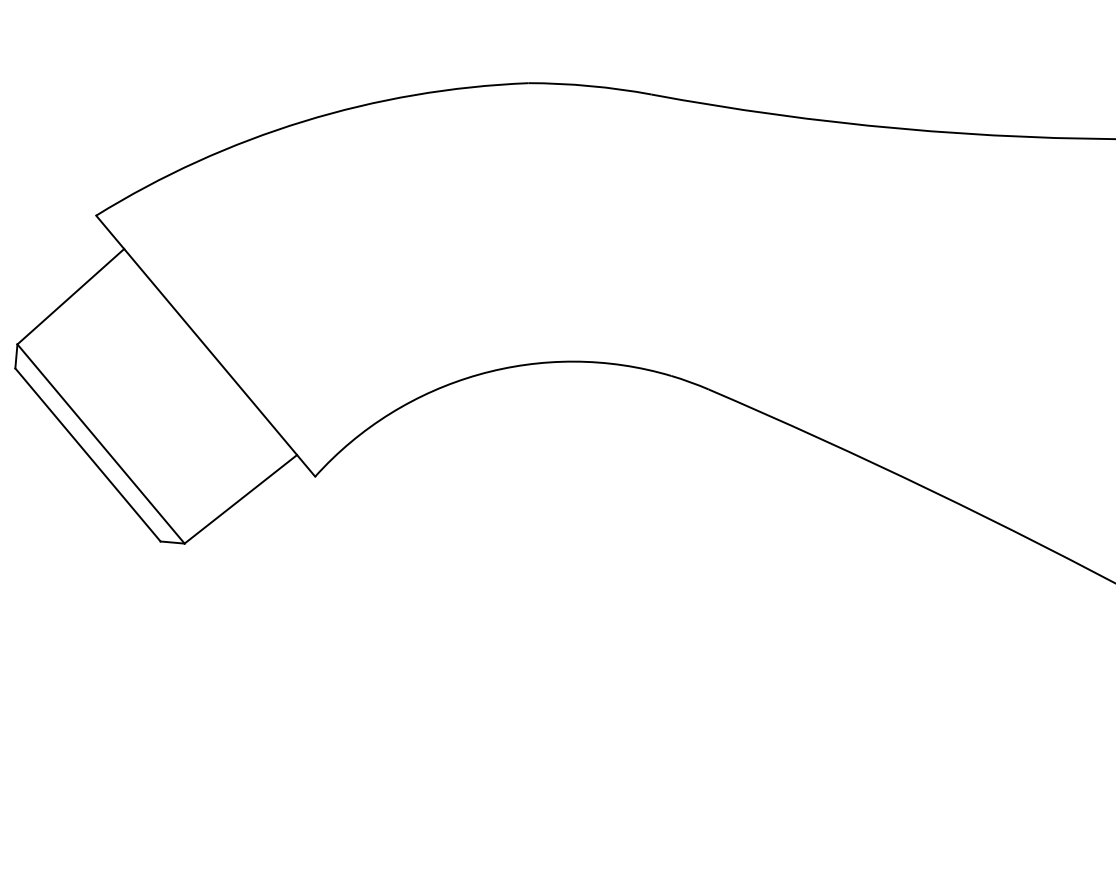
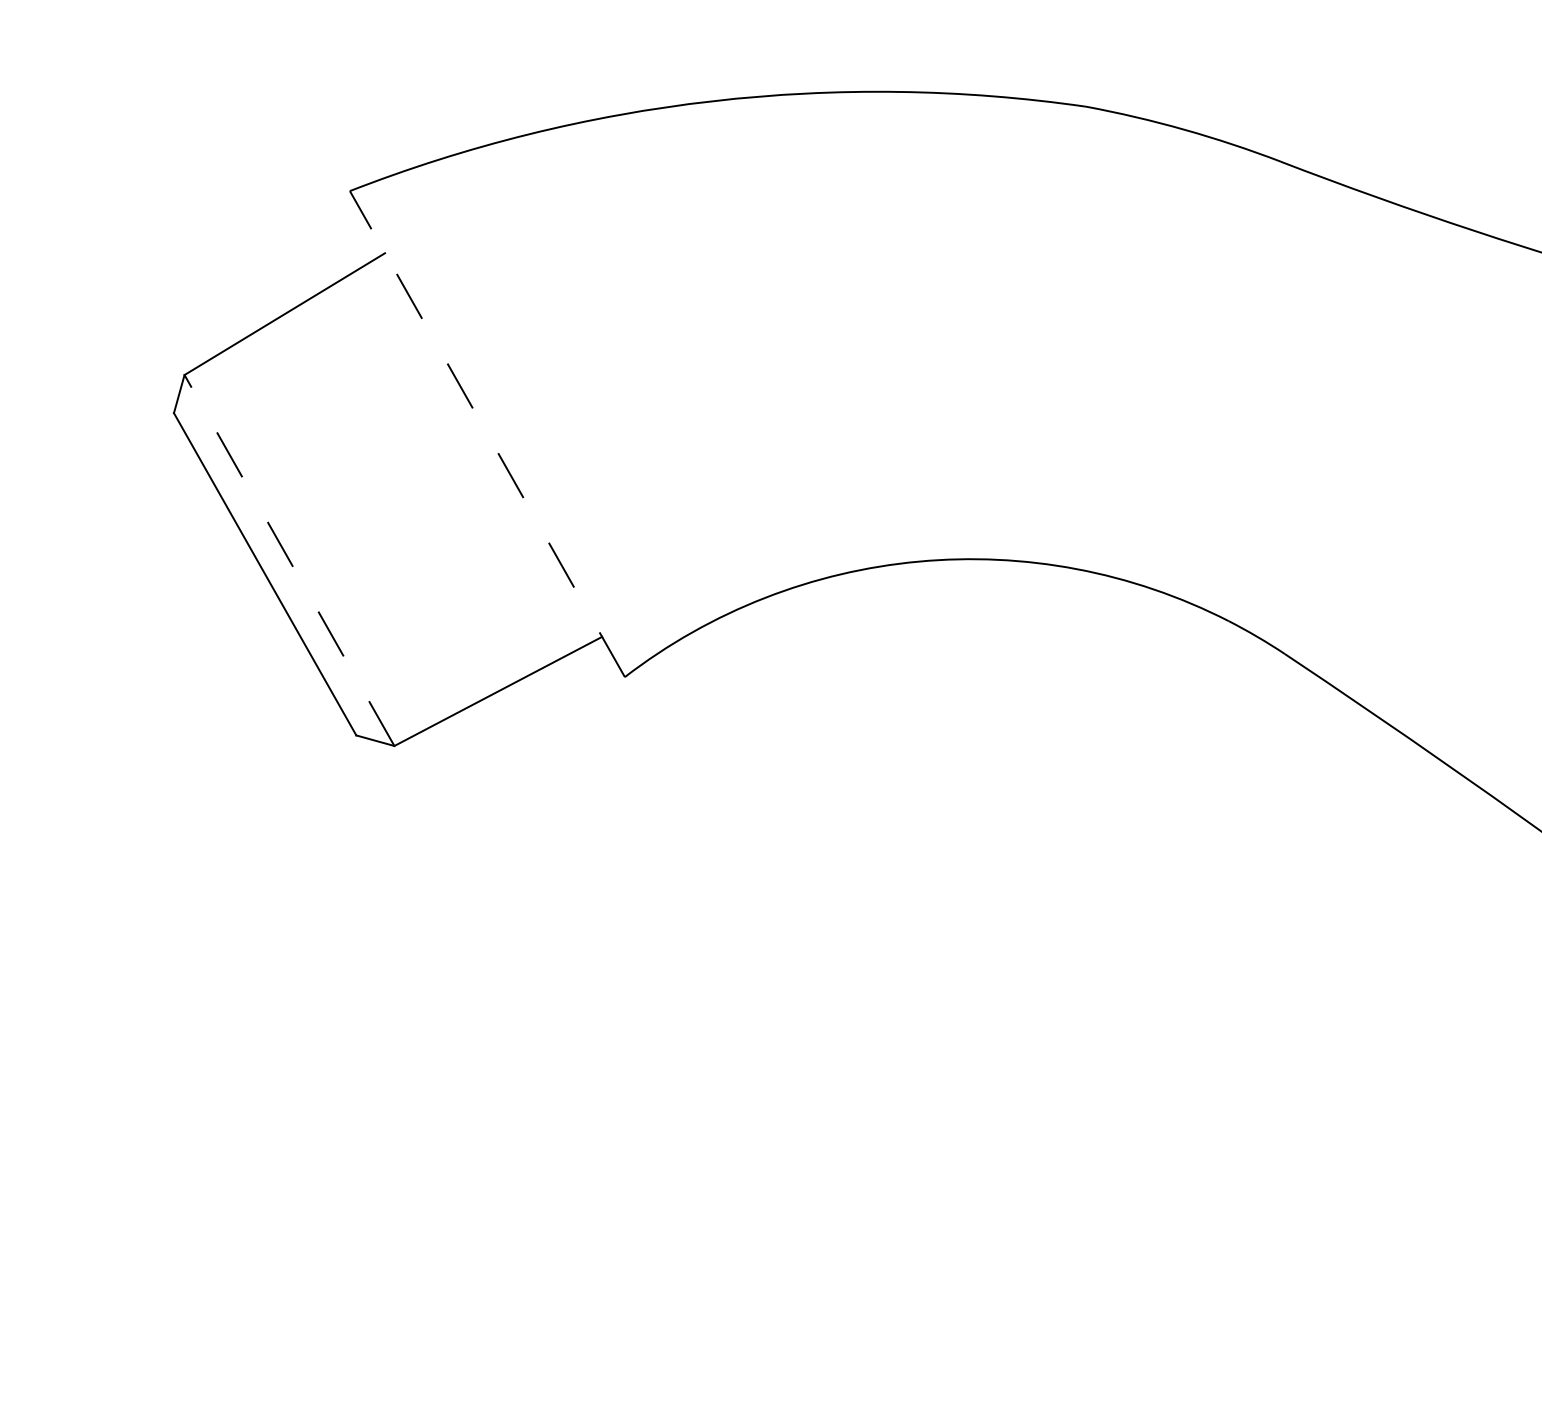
line: (205, 345) -> (487, 432), solid -> dashed
line: (100, 443) -> (288, 559), solid -> dashed

